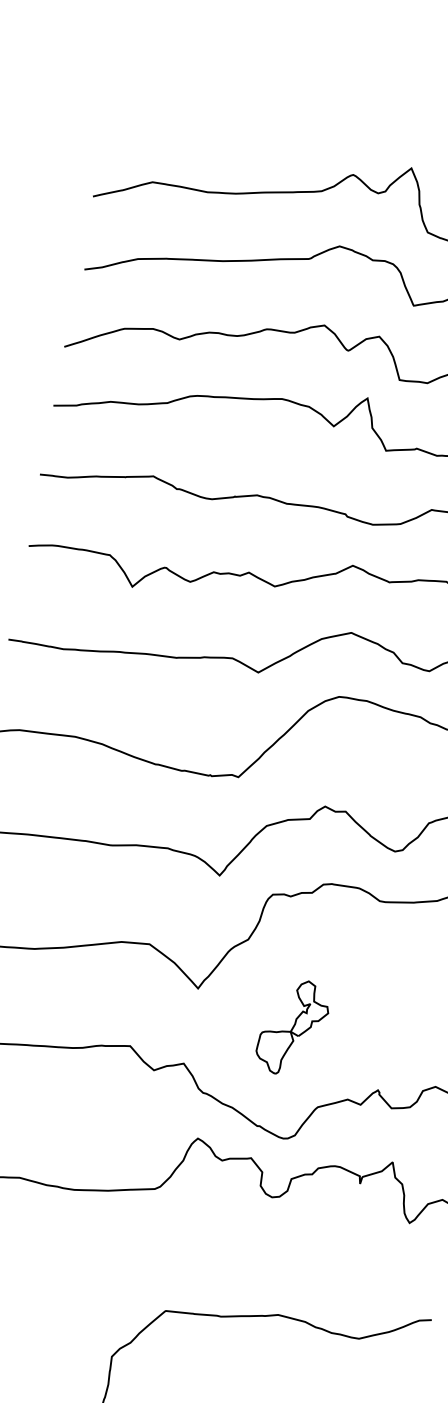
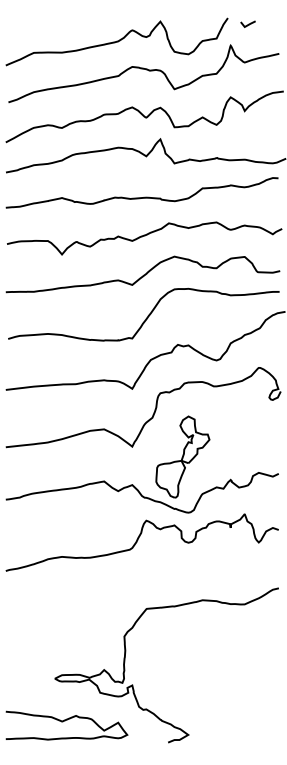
part: (292, 1026) -> (182, 456), size x1.67

